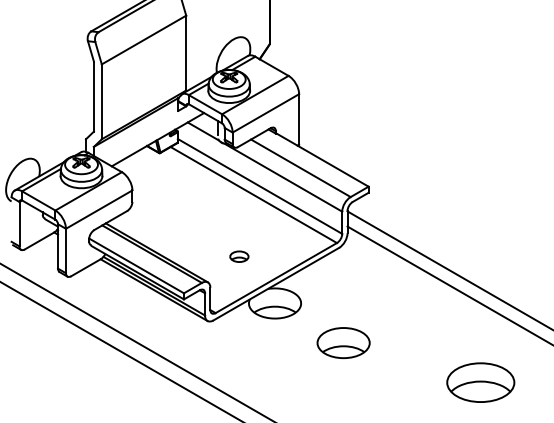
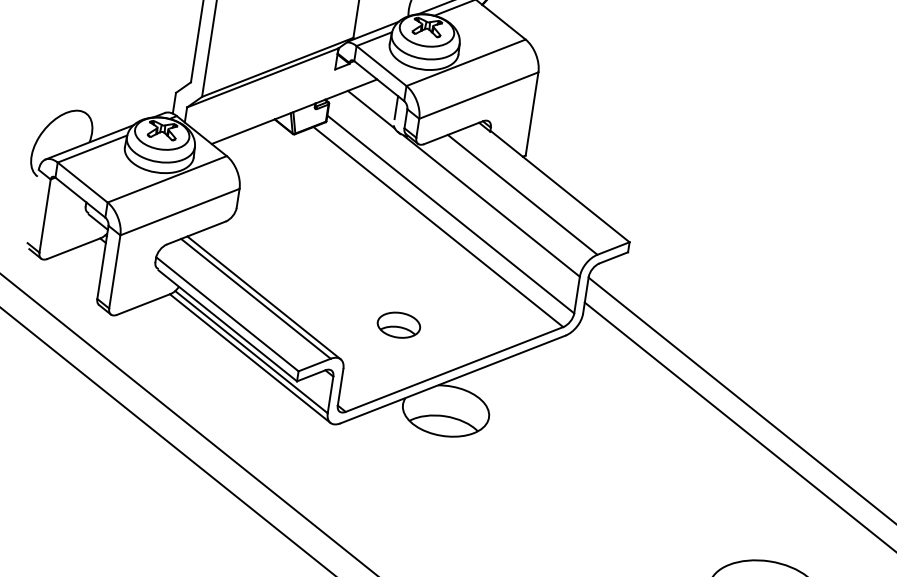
part: (239, 256) -> (399, 324), size x1.4
part: (343, 343) -> (548, 494), removed

